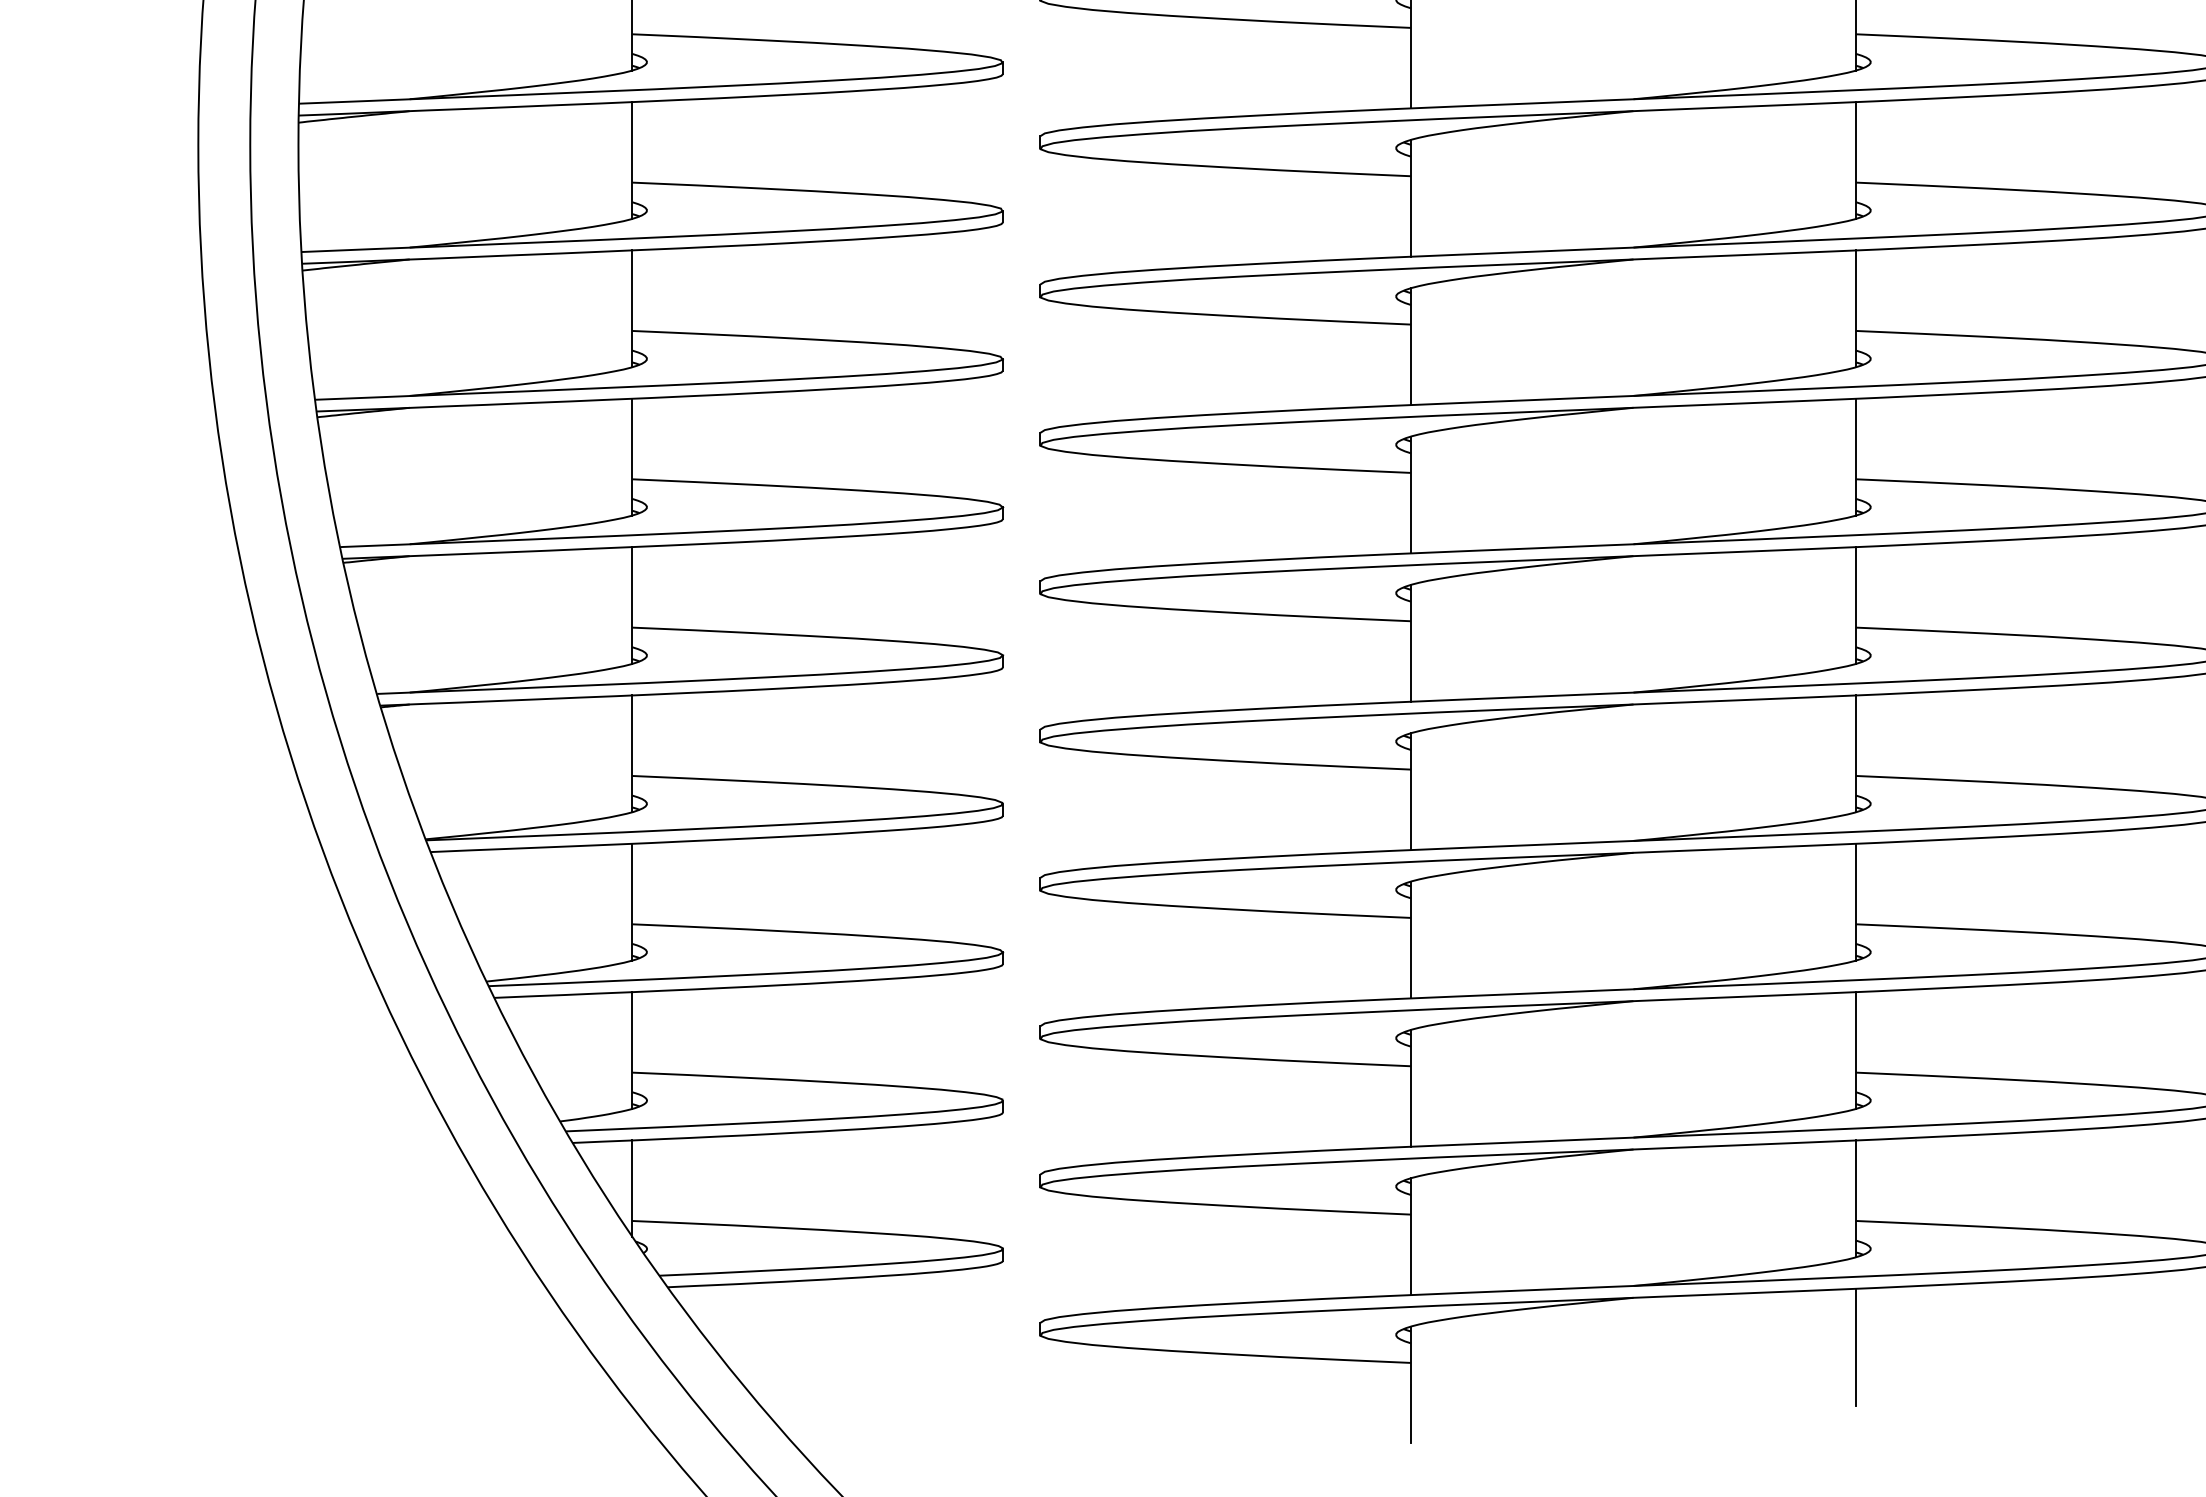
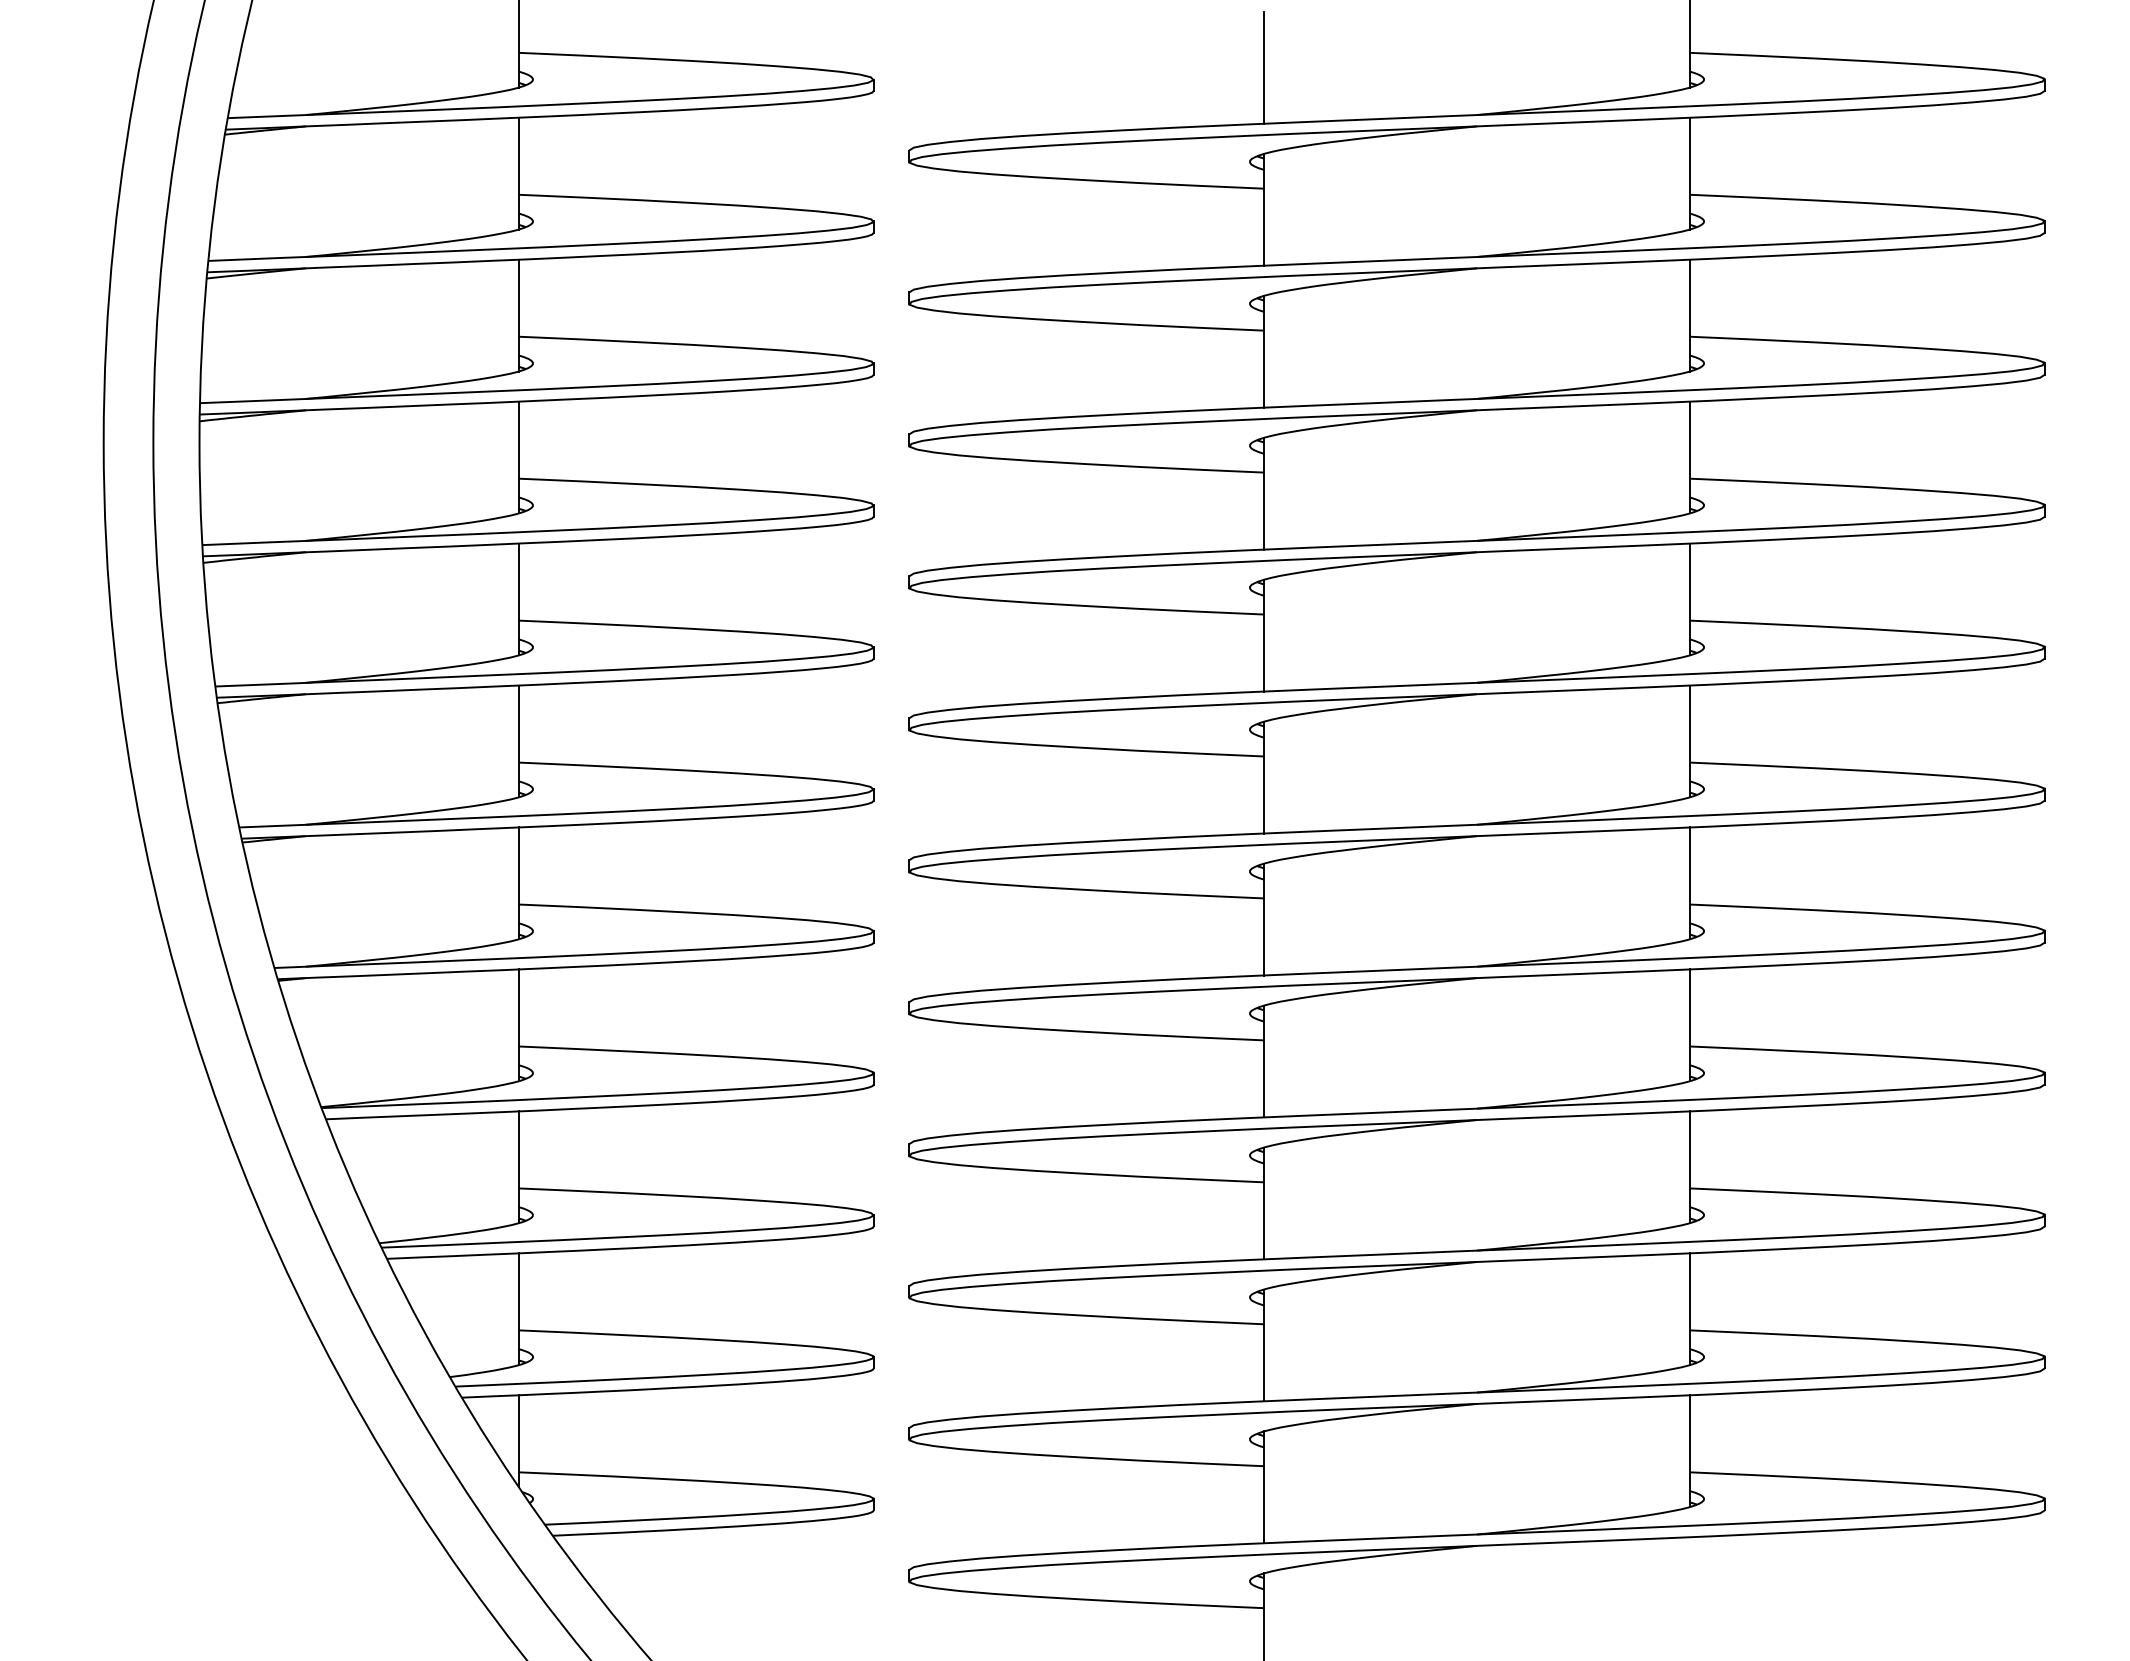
line: (1855, 1347) -> (1689, 1593), removed

